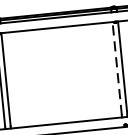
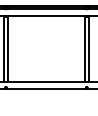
line: (116, 67) -> (84, 47), dashed -> solid

